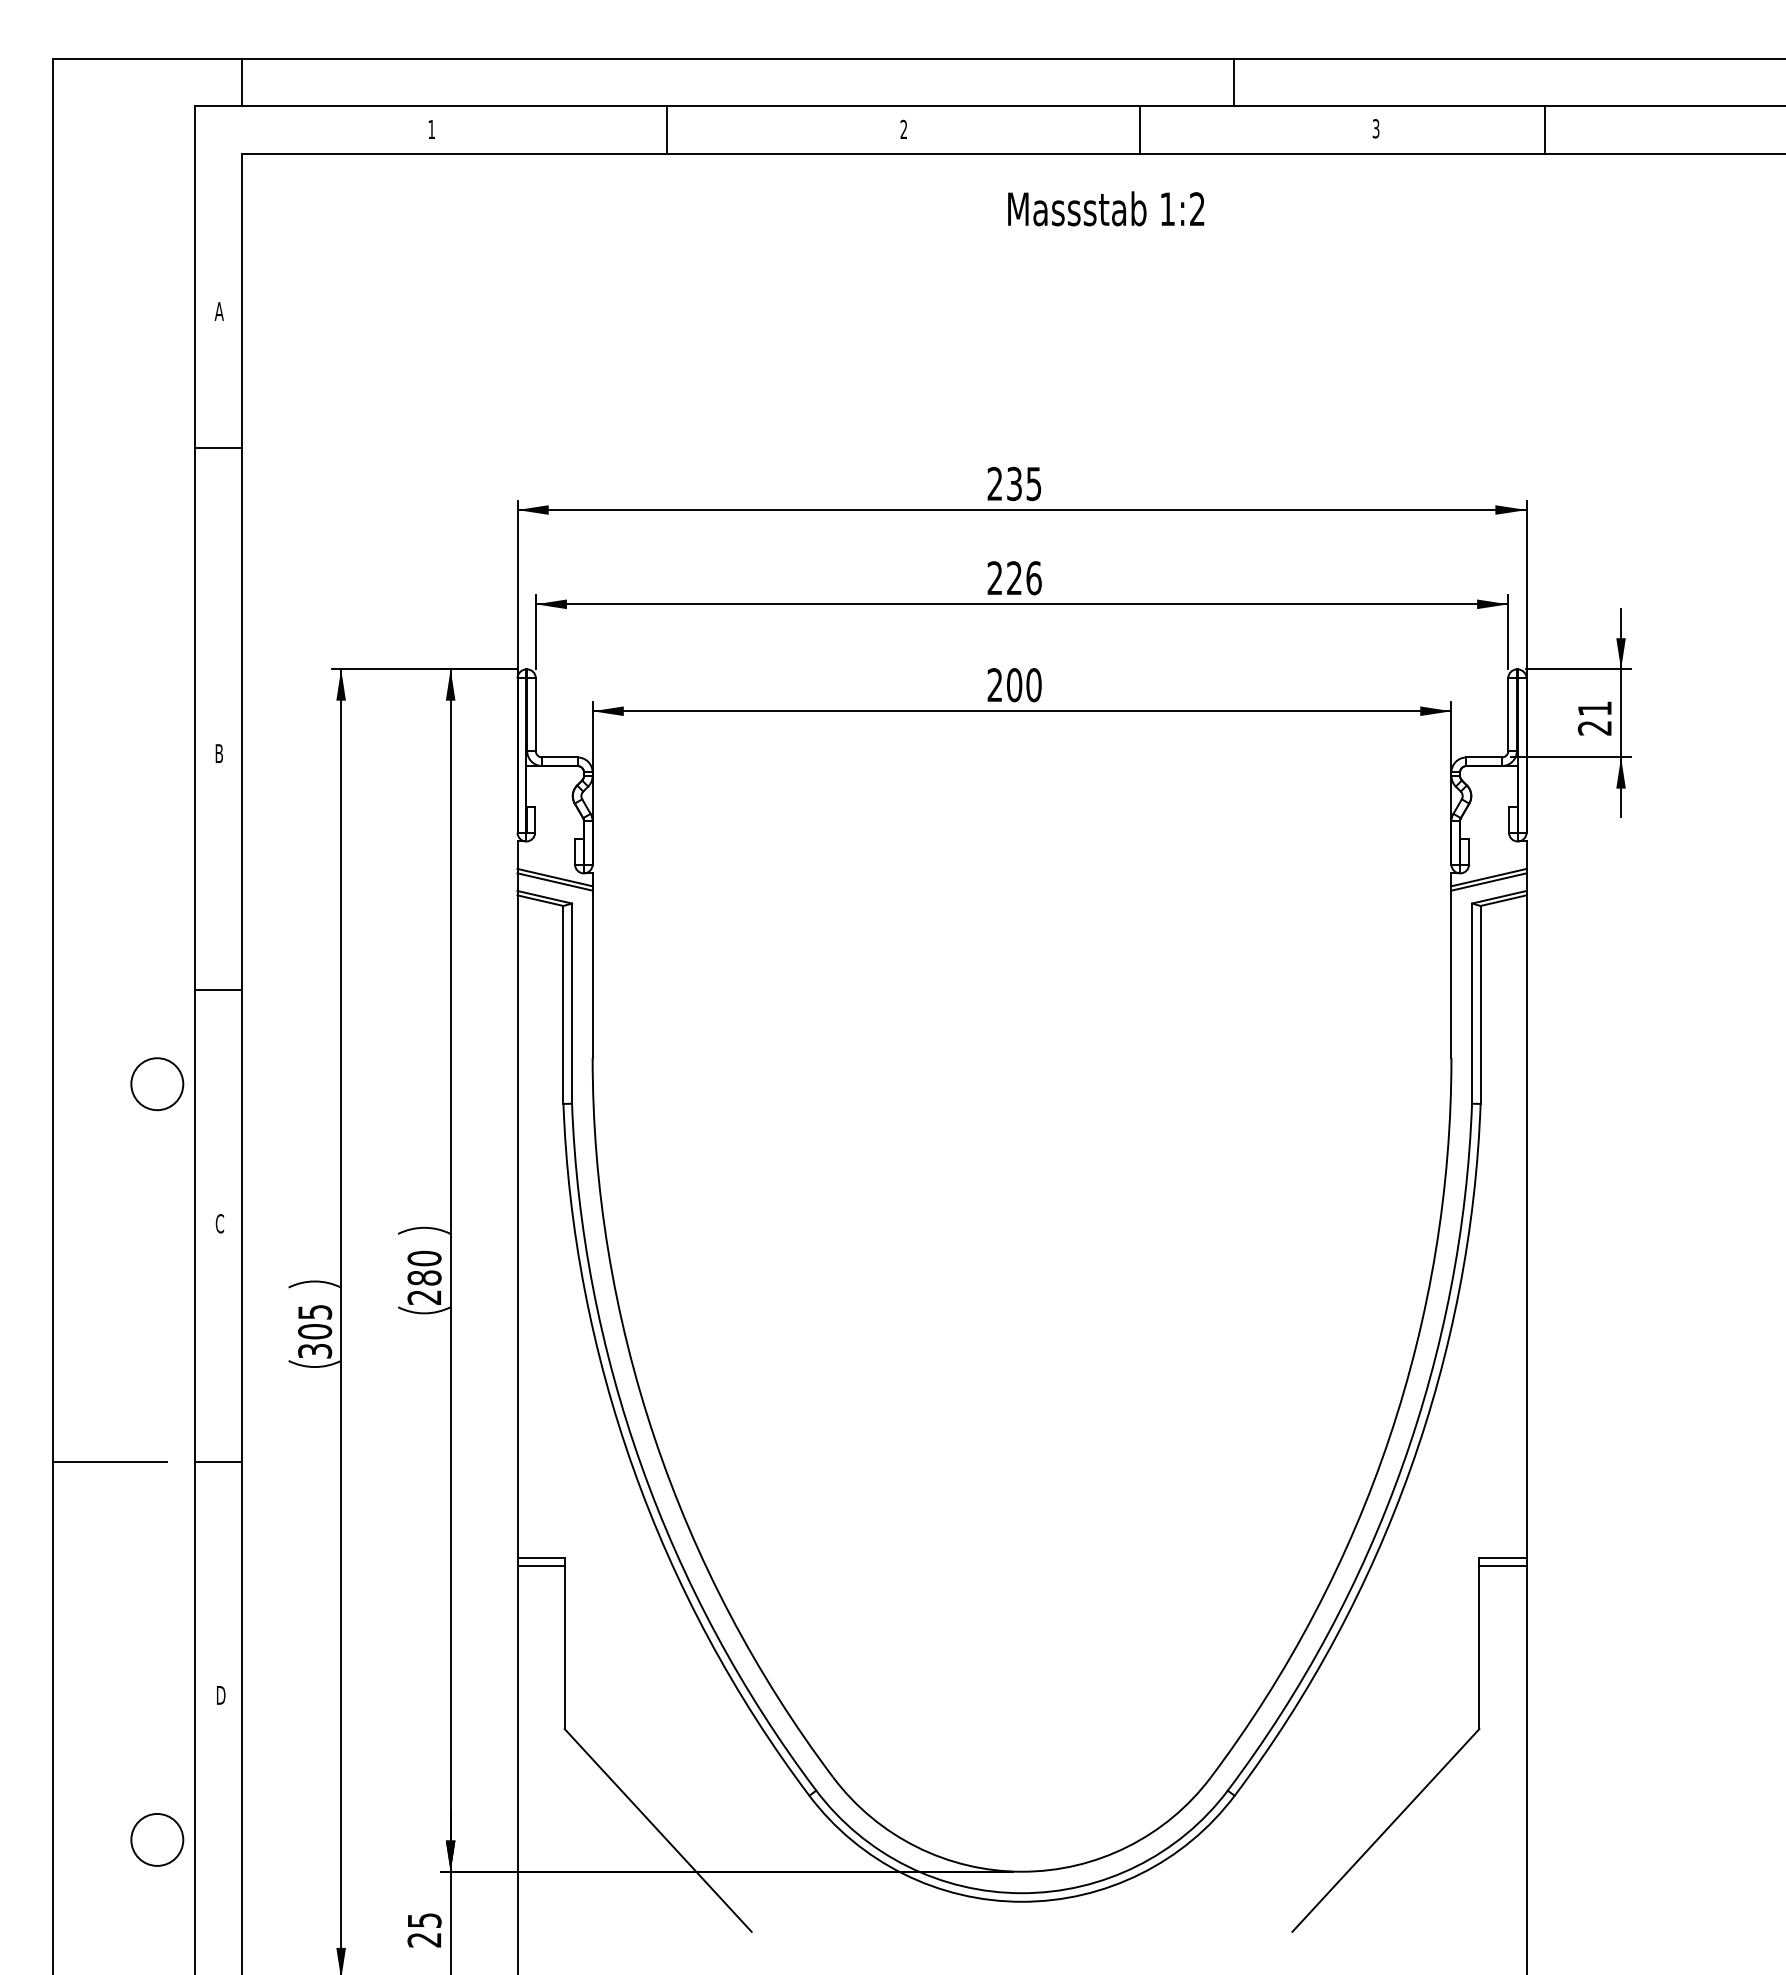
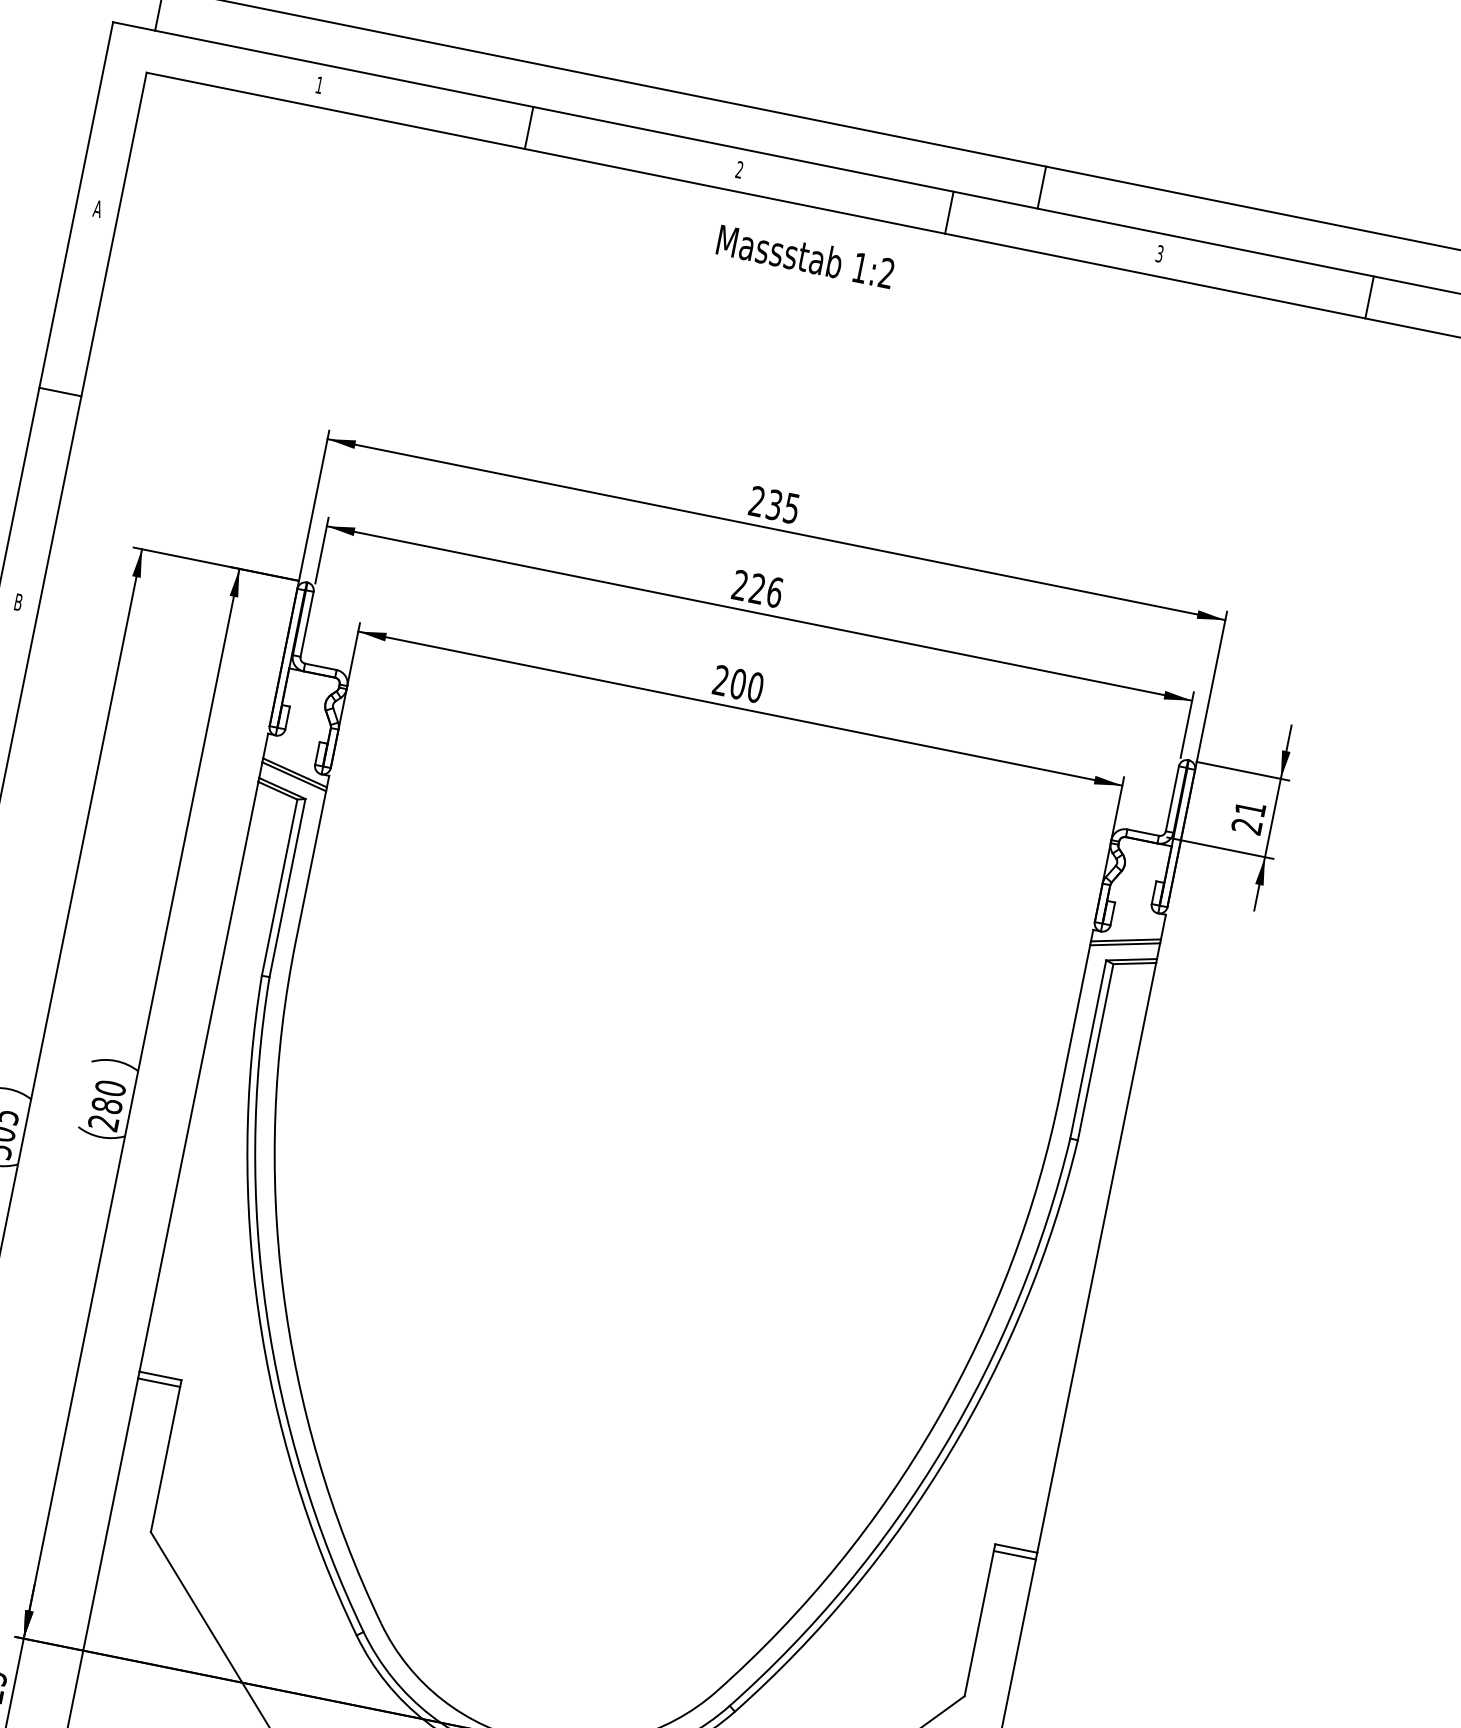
line: (1545, 129) -> (1370, 296), moved
text: (1106, 208) -> (806, 256), moved
line: (218, 448) -> (60, 392), moved

